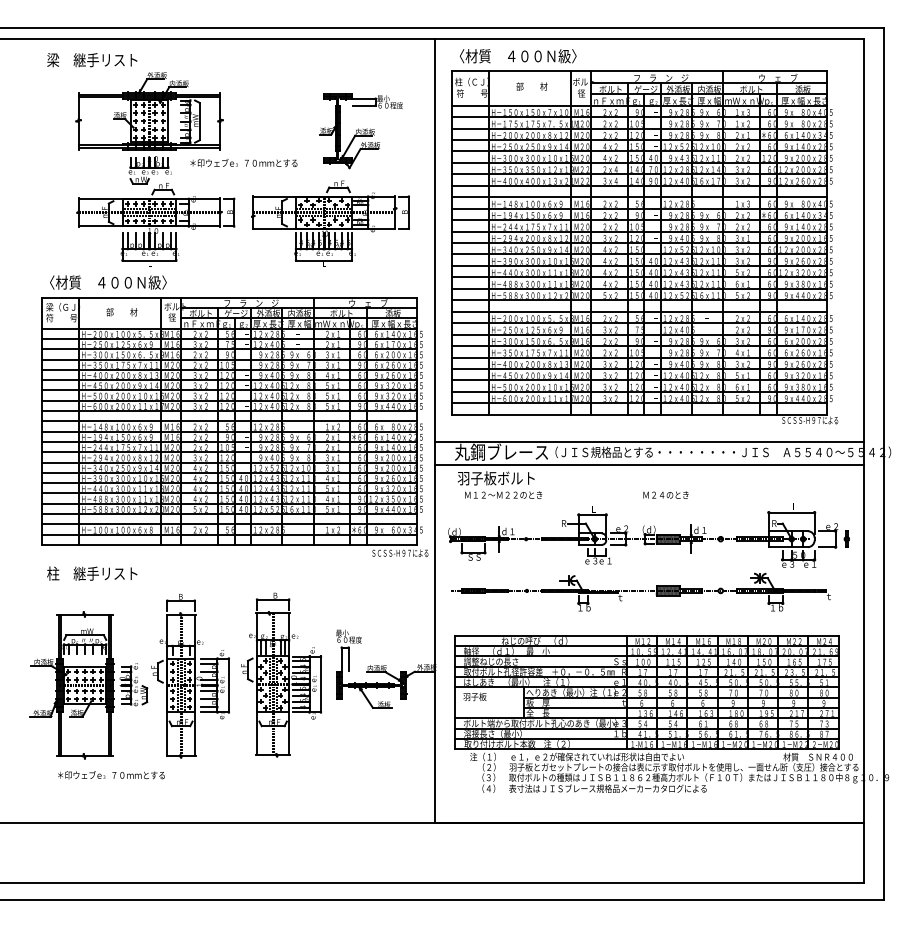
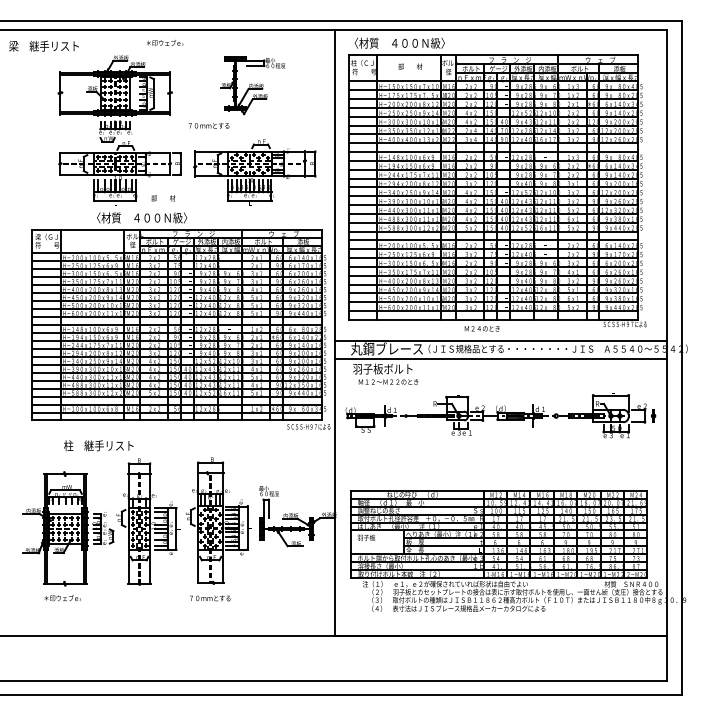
text: (92, 60) -> (44, 46), moved
part: (360, 131) -> (252, 85), moved
text: (213, 163) -> (164, 43), moved
text: (108, 282) -> (142, 217), moved
text: (121, 312) -> (163, 198), moved
text: (665, 494) -> (481, 328), moved
text: (92, 573) -> (98, 445), moved
part: (640, 591) -> (494, 456), removed
text: (138, 775) -> (210, 598), moved

